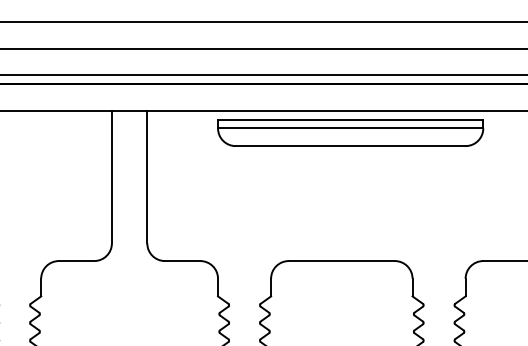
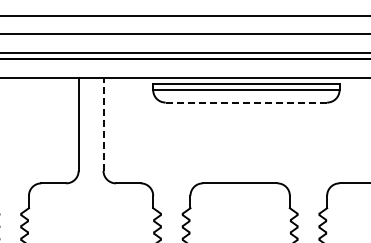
line: (350, 145) -> (246, 102), solid -> dashed
line: (147, 177) -> (103, 124), solid -> dashed

